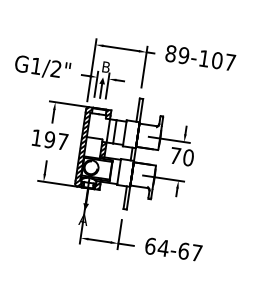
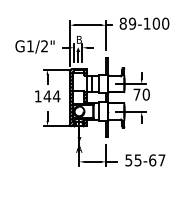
text: (230, 62) -> (165, 23), 89-107 -> 89-100
text: (55, 140) -> (51, 96), 197 -> 144
text: (157, 247) -> (133, 160), 64-67 -> 55-67

